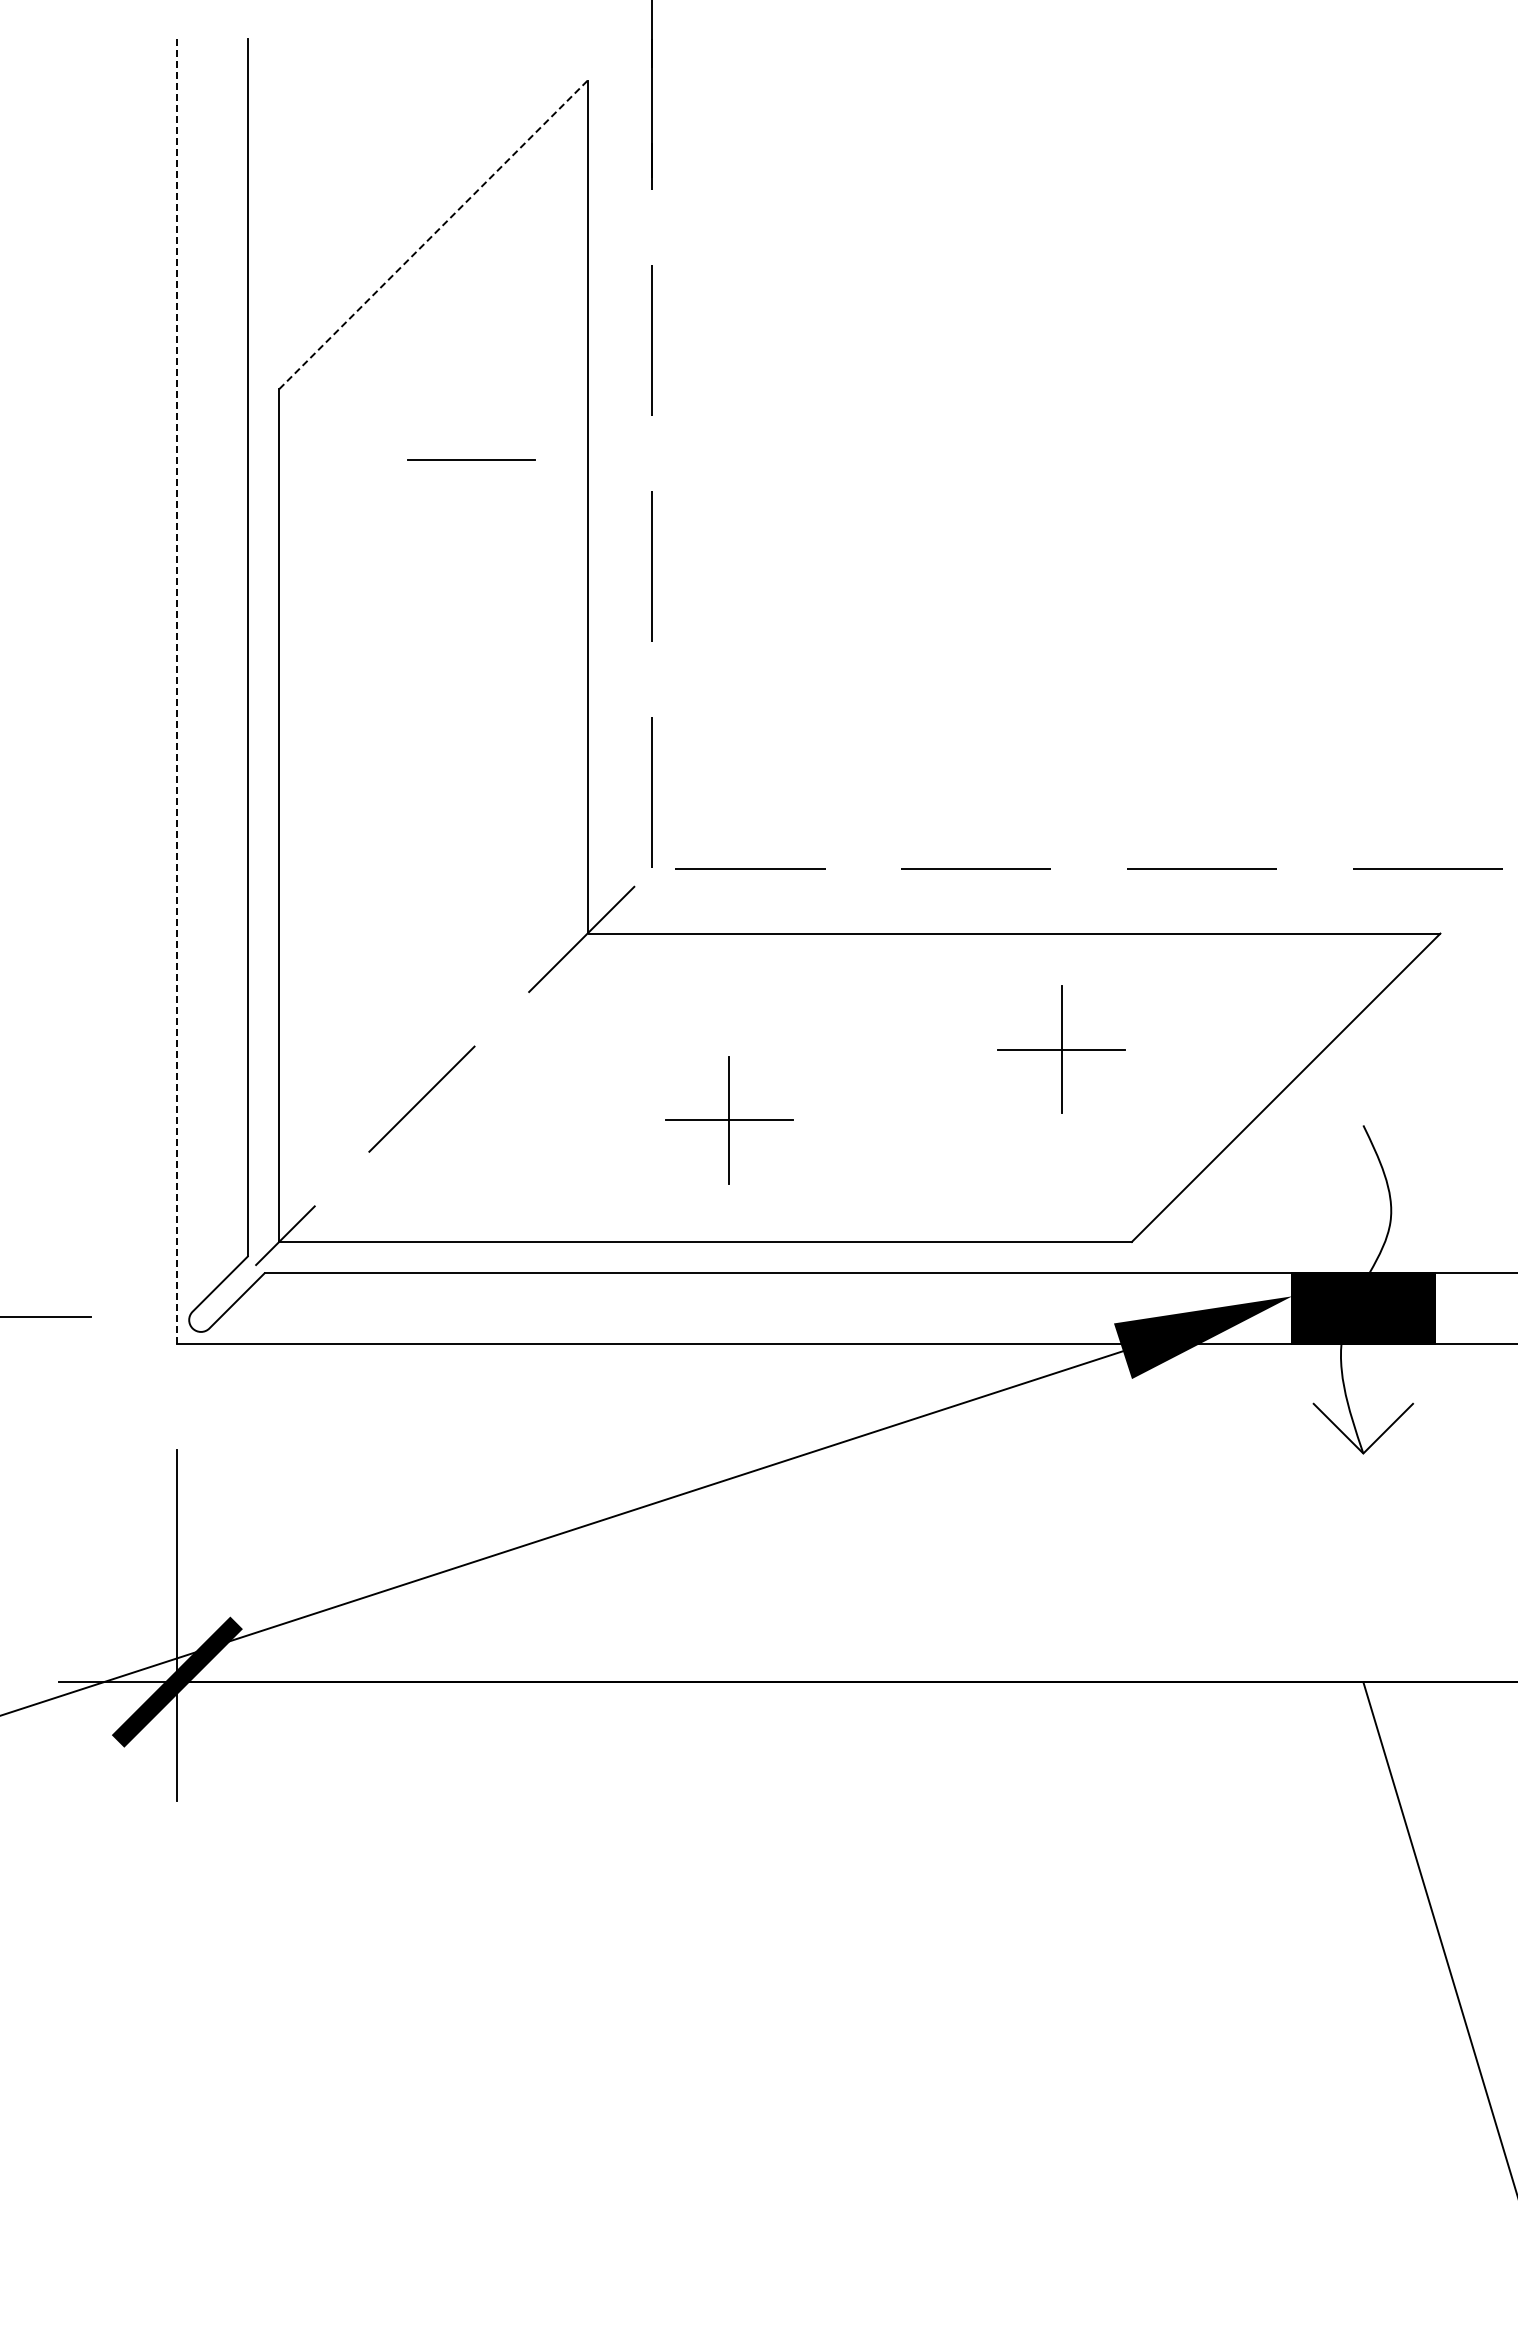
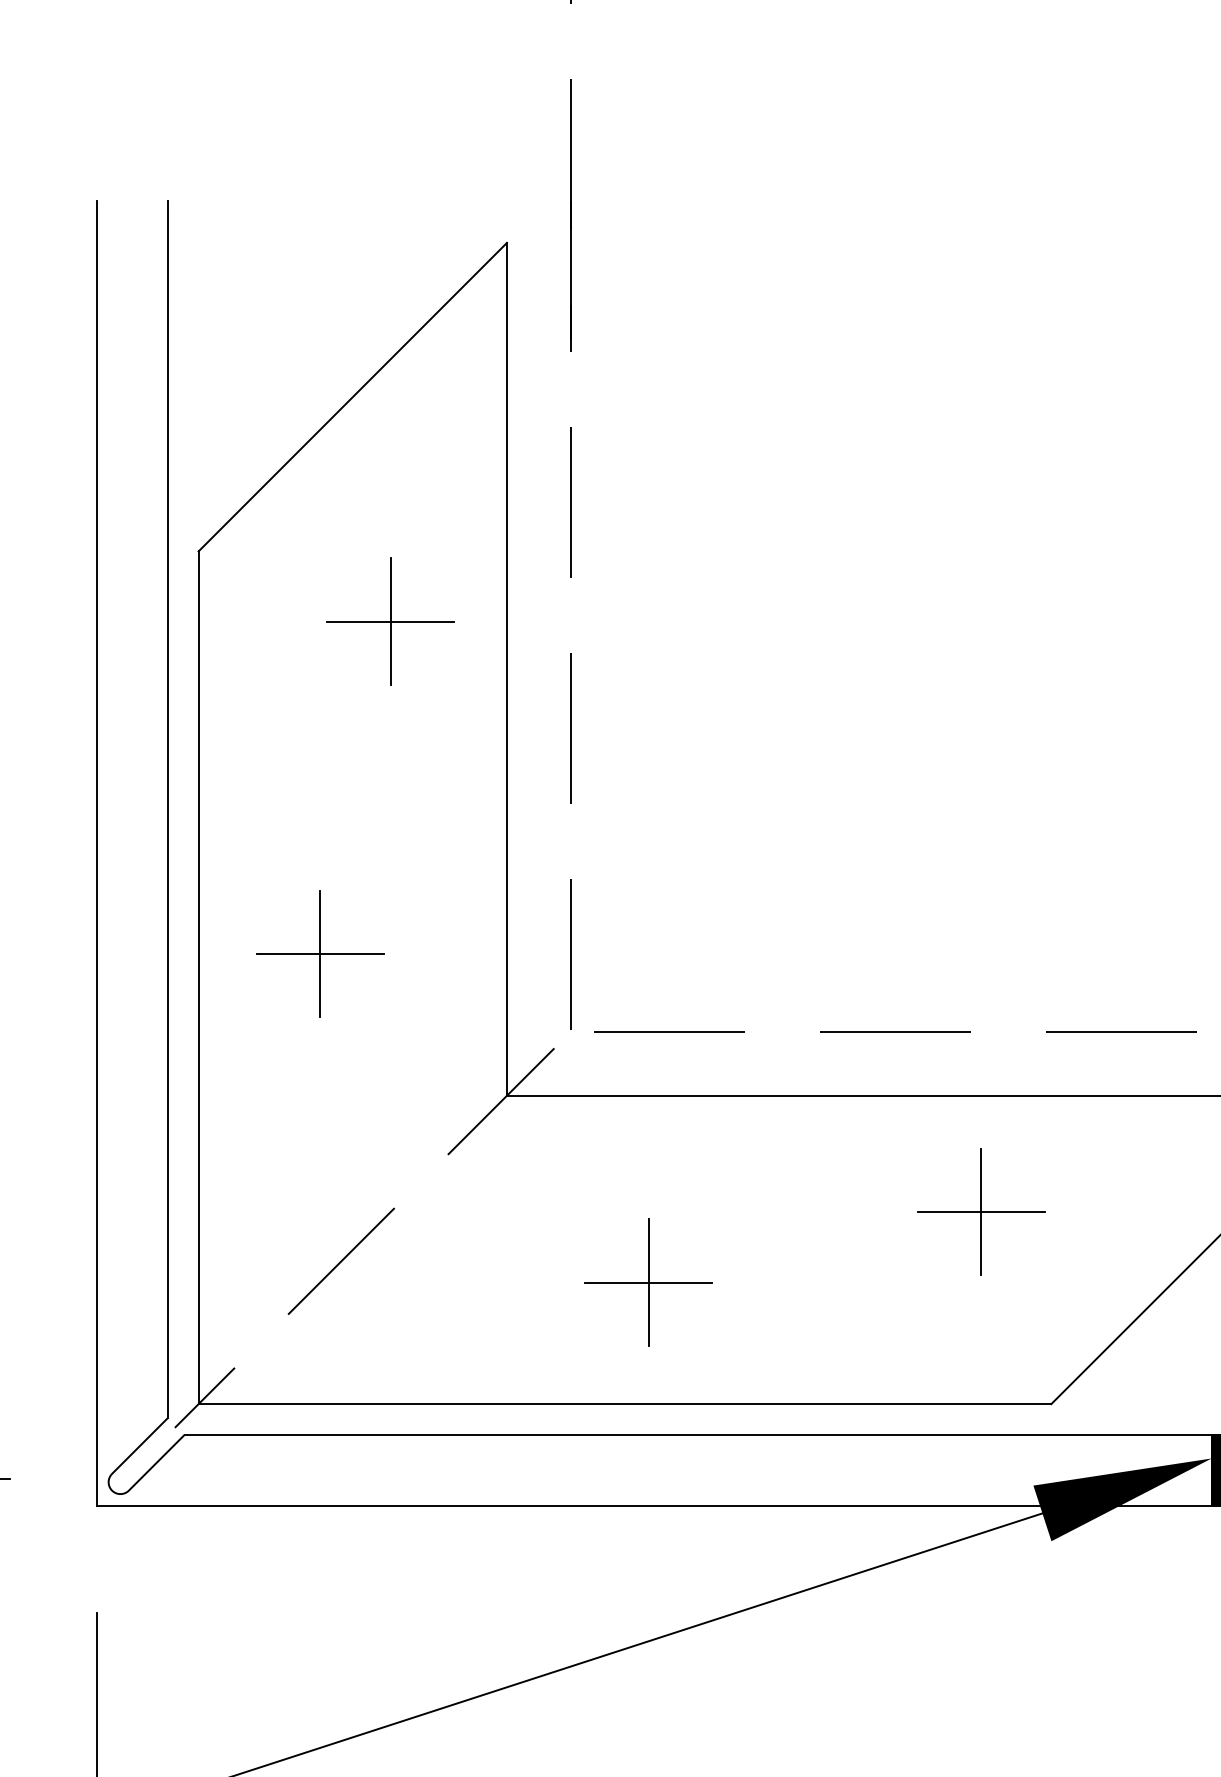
line: (432, 235) -> (351, 397), dashed -> solid
line: (471, 459) -> (390, 621), added
line: (177, 692) -> (96, 854), dashed -> solid
part: (400, 791) -> (319, 953), added

